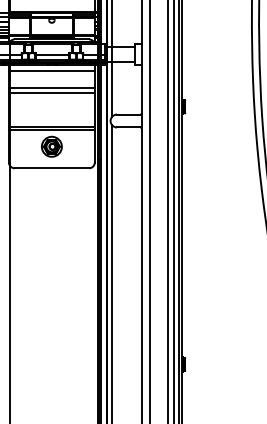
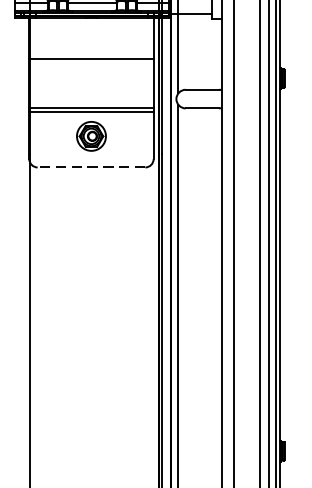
line: (51, 70) -> (90, 25), removed
line: (51, 88) -> (90, 52), removed
line: (51, 168) -> (90, 167), solid -> dashed

